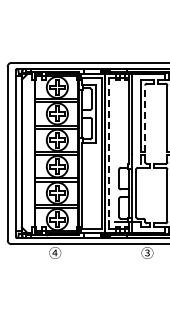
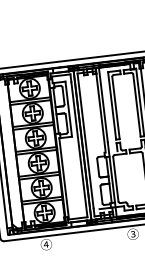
line: (145, 118) -> (116, 107), dashed -> solid
line: (109, 149) -> (85, 141), dashed -> solid

